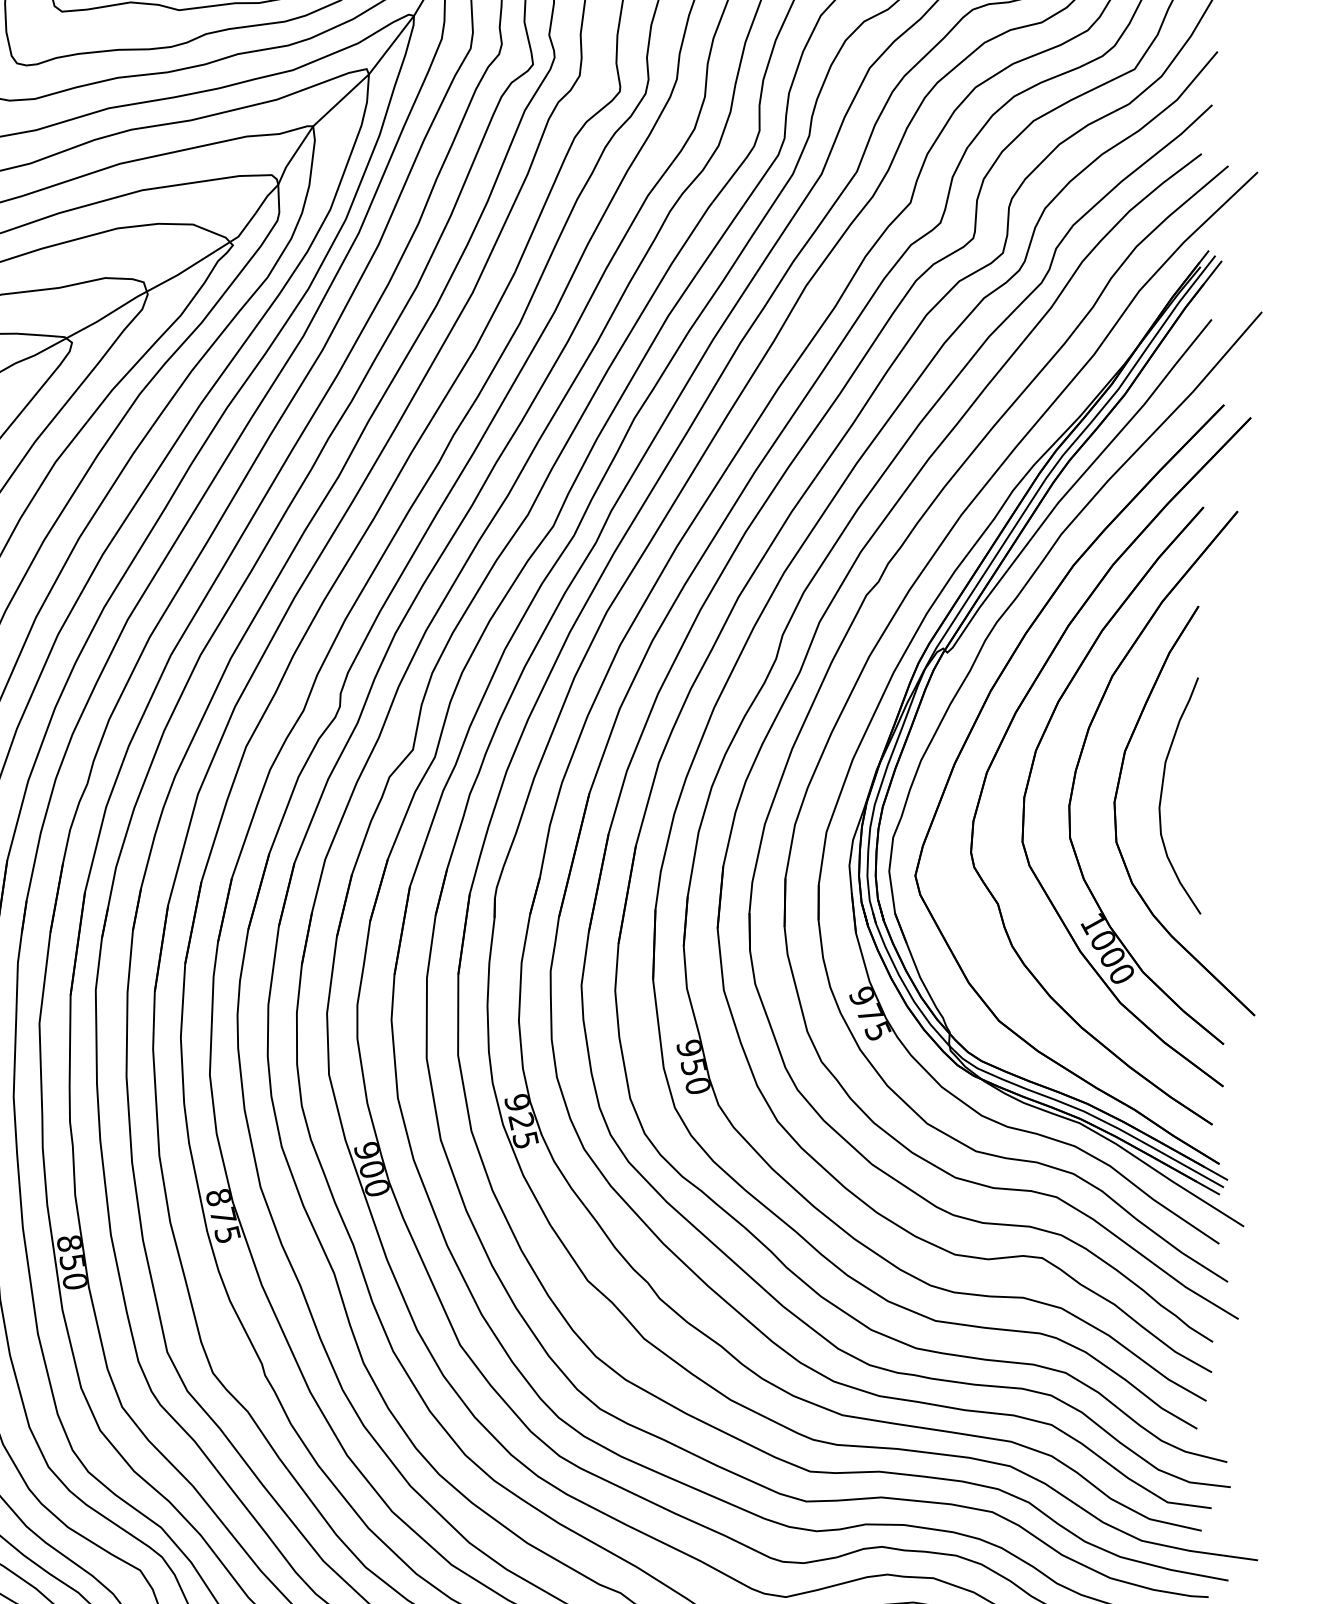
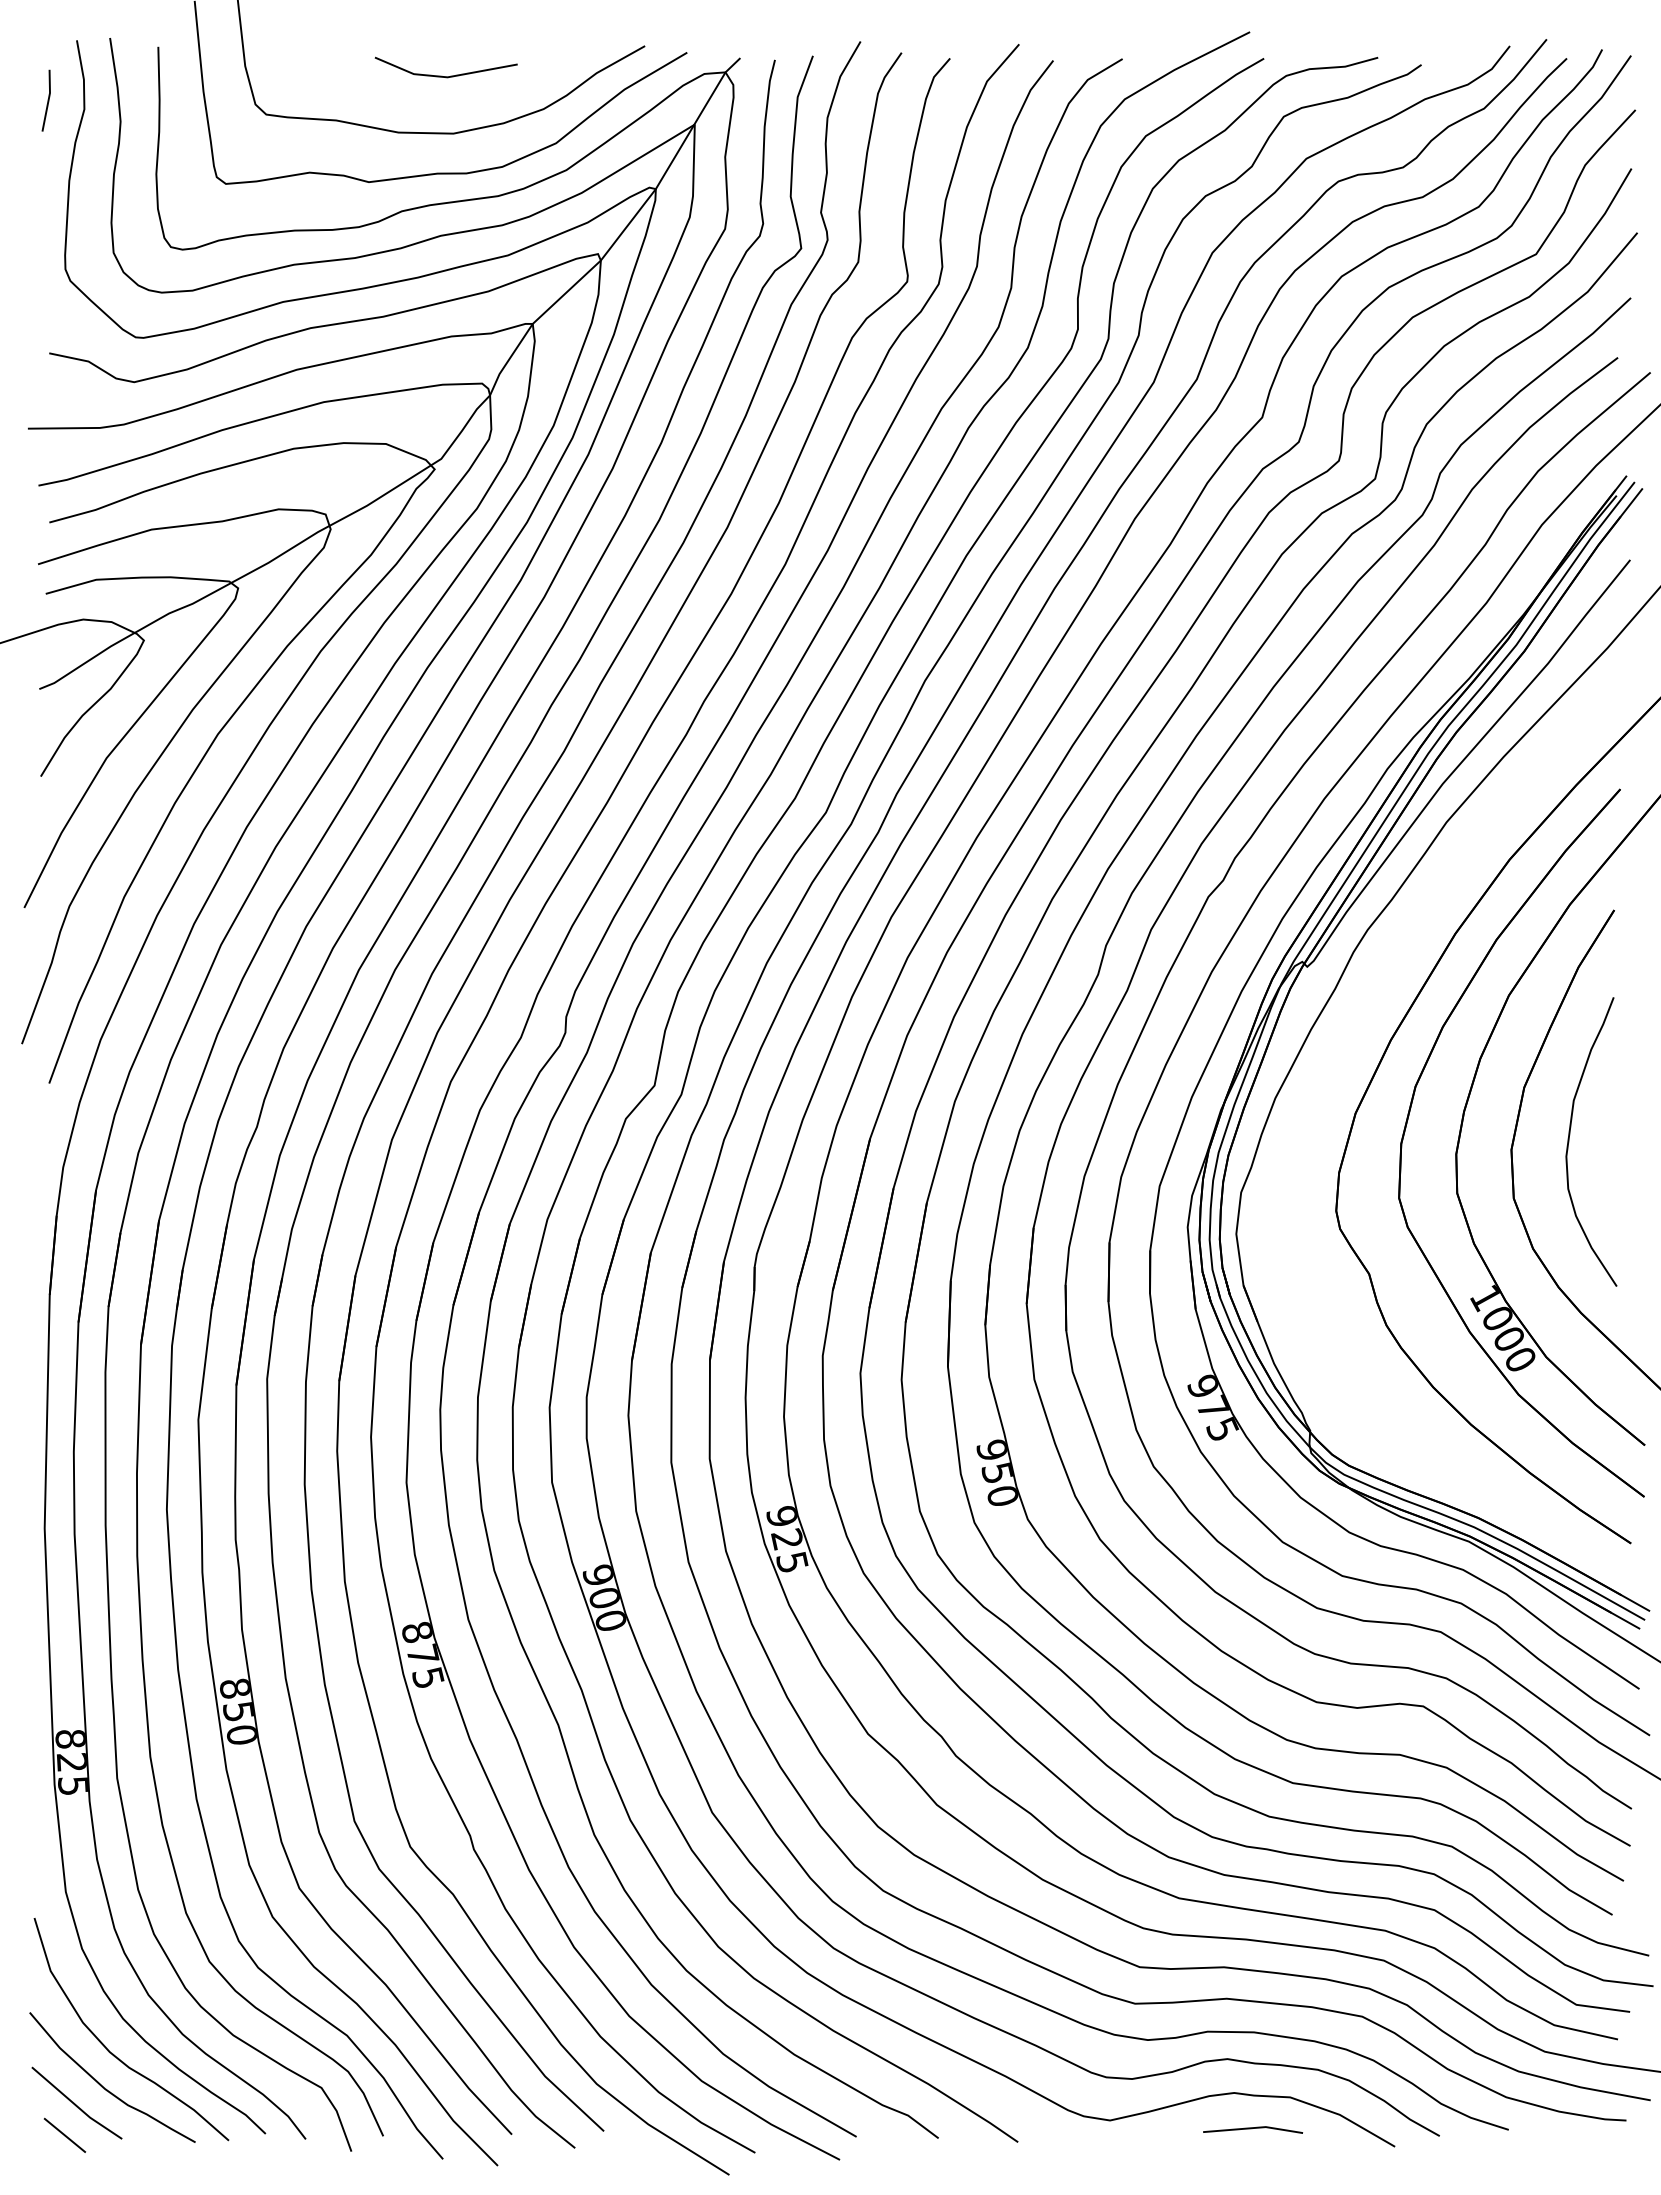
part: (970, 734) -> (1335, 1066), removed

